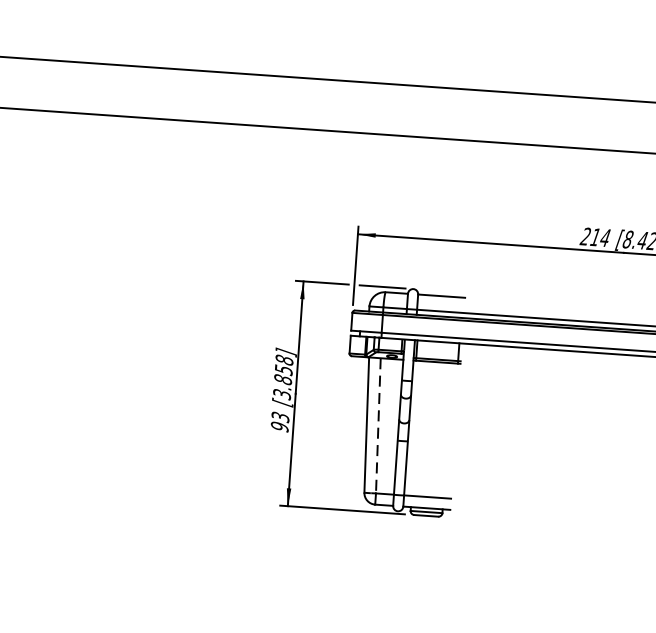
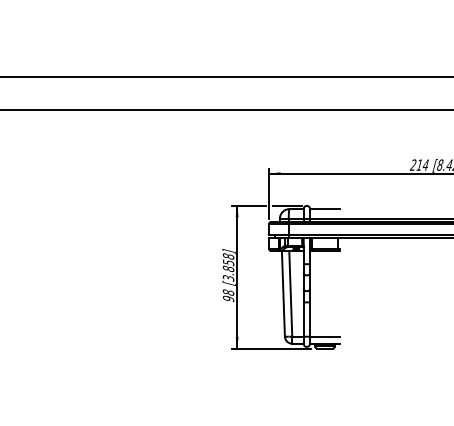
text: (280, 416) -> (228, 292), 93 -> 98
line: (377, 425) -> (290, 293), dashed -> solid

